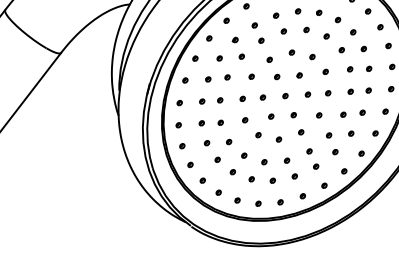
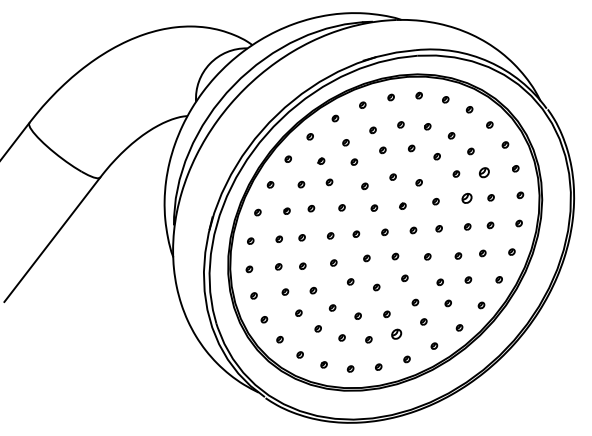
part: (363, 48) -> (484, 172), size x1.6
part: (349, 69) -> (466, 198), size x1.6
part: (294, 176) -> (396, 334), size x1.6

